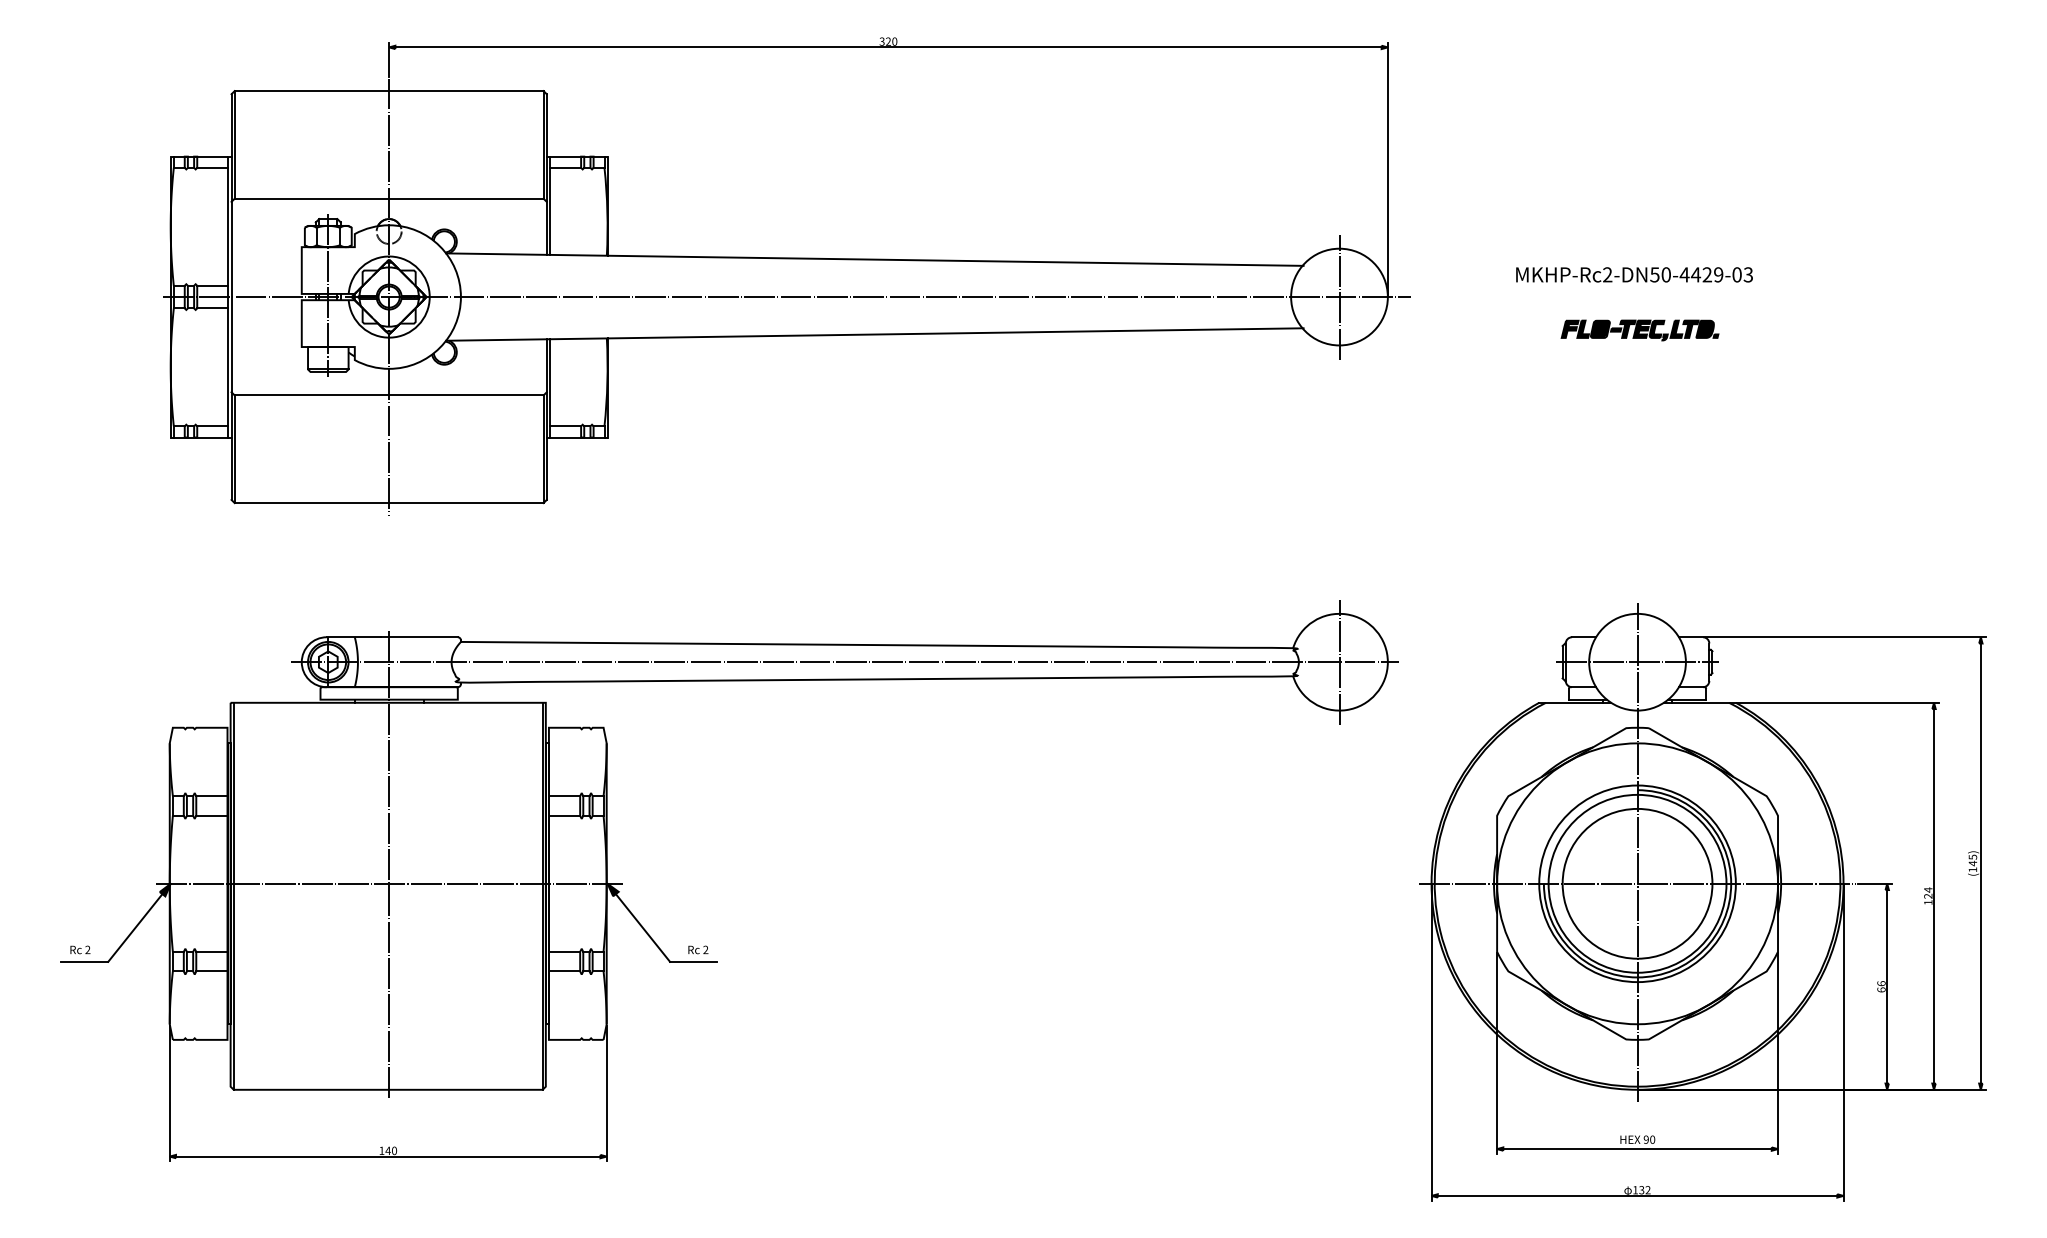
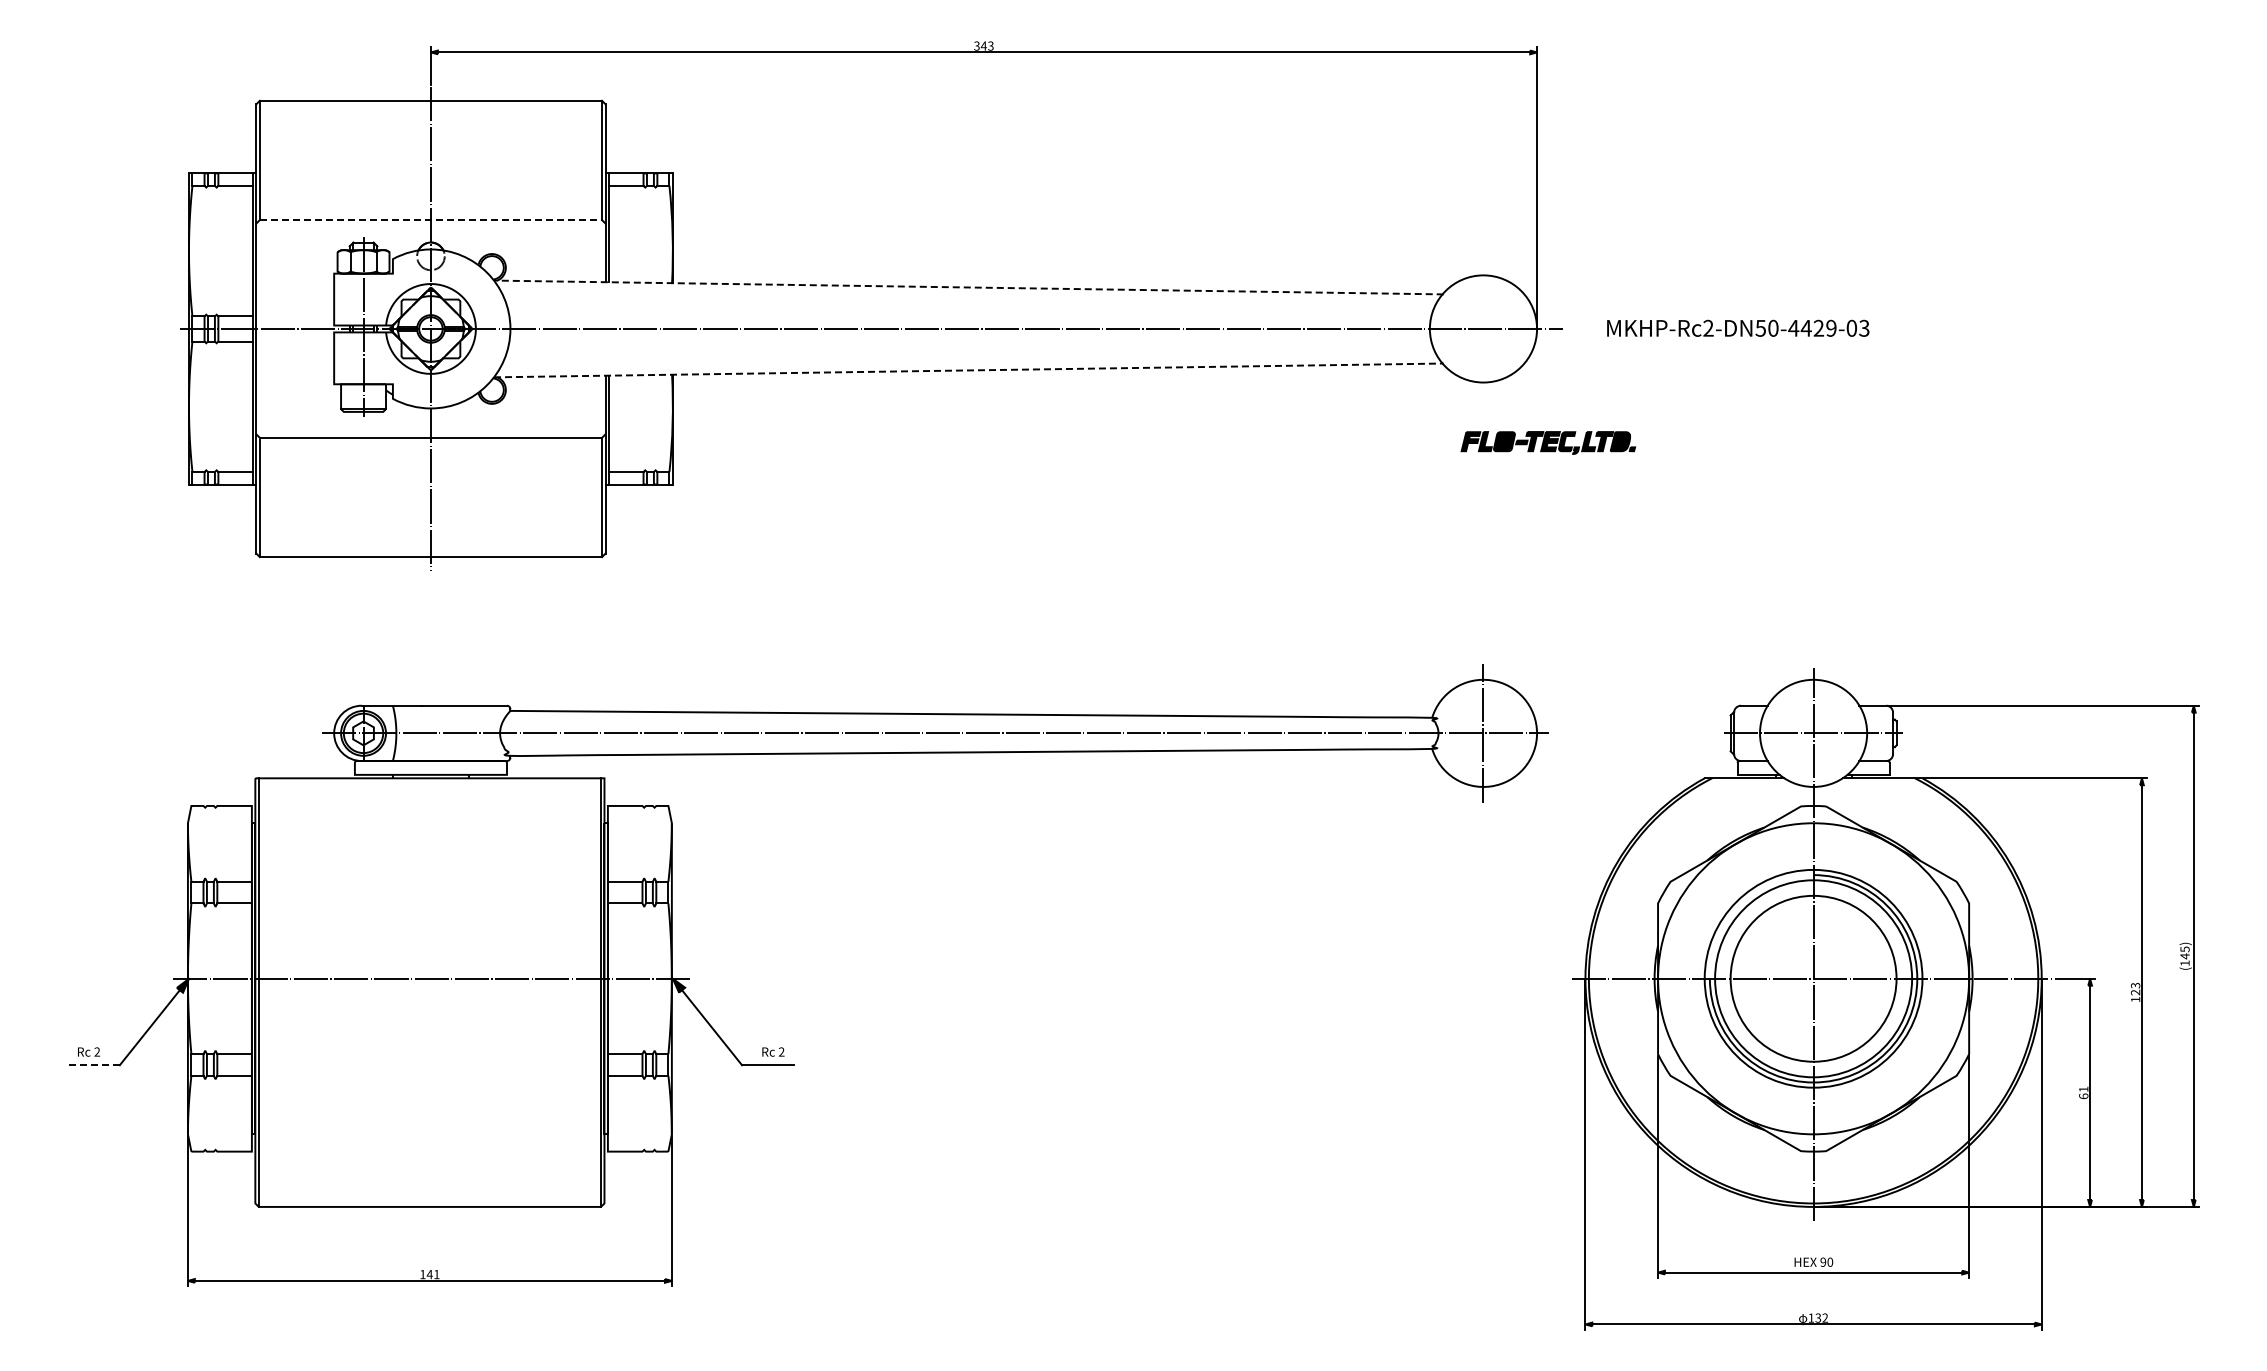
text: (890, 41) -> (986, 45), 320 -> 343
line: (389, 199) -> (431, 220), solid -> dashed
line: (874, 259) -> (968, 287), solid -> dashed
text: (1634, 274) -> (1738, 327), moved
line: (1339, 296) -> (1483, 328), removed
part: (1640, 330) -> (1548, 442), moved
line: (874, 334) -> (968, 370), solid -> dashed
line: (388, 864) -> (430, 957), removed
text: (1928, 889) -> (2135, 985), 124 -> 123
line: (84, 962) -> (93, 1065), solid -> dashed
text: (1881, 983) -> (2083, 1089), 66 -> 61
text: (394, 1150) -> (436, 1274), 140 -> 141

